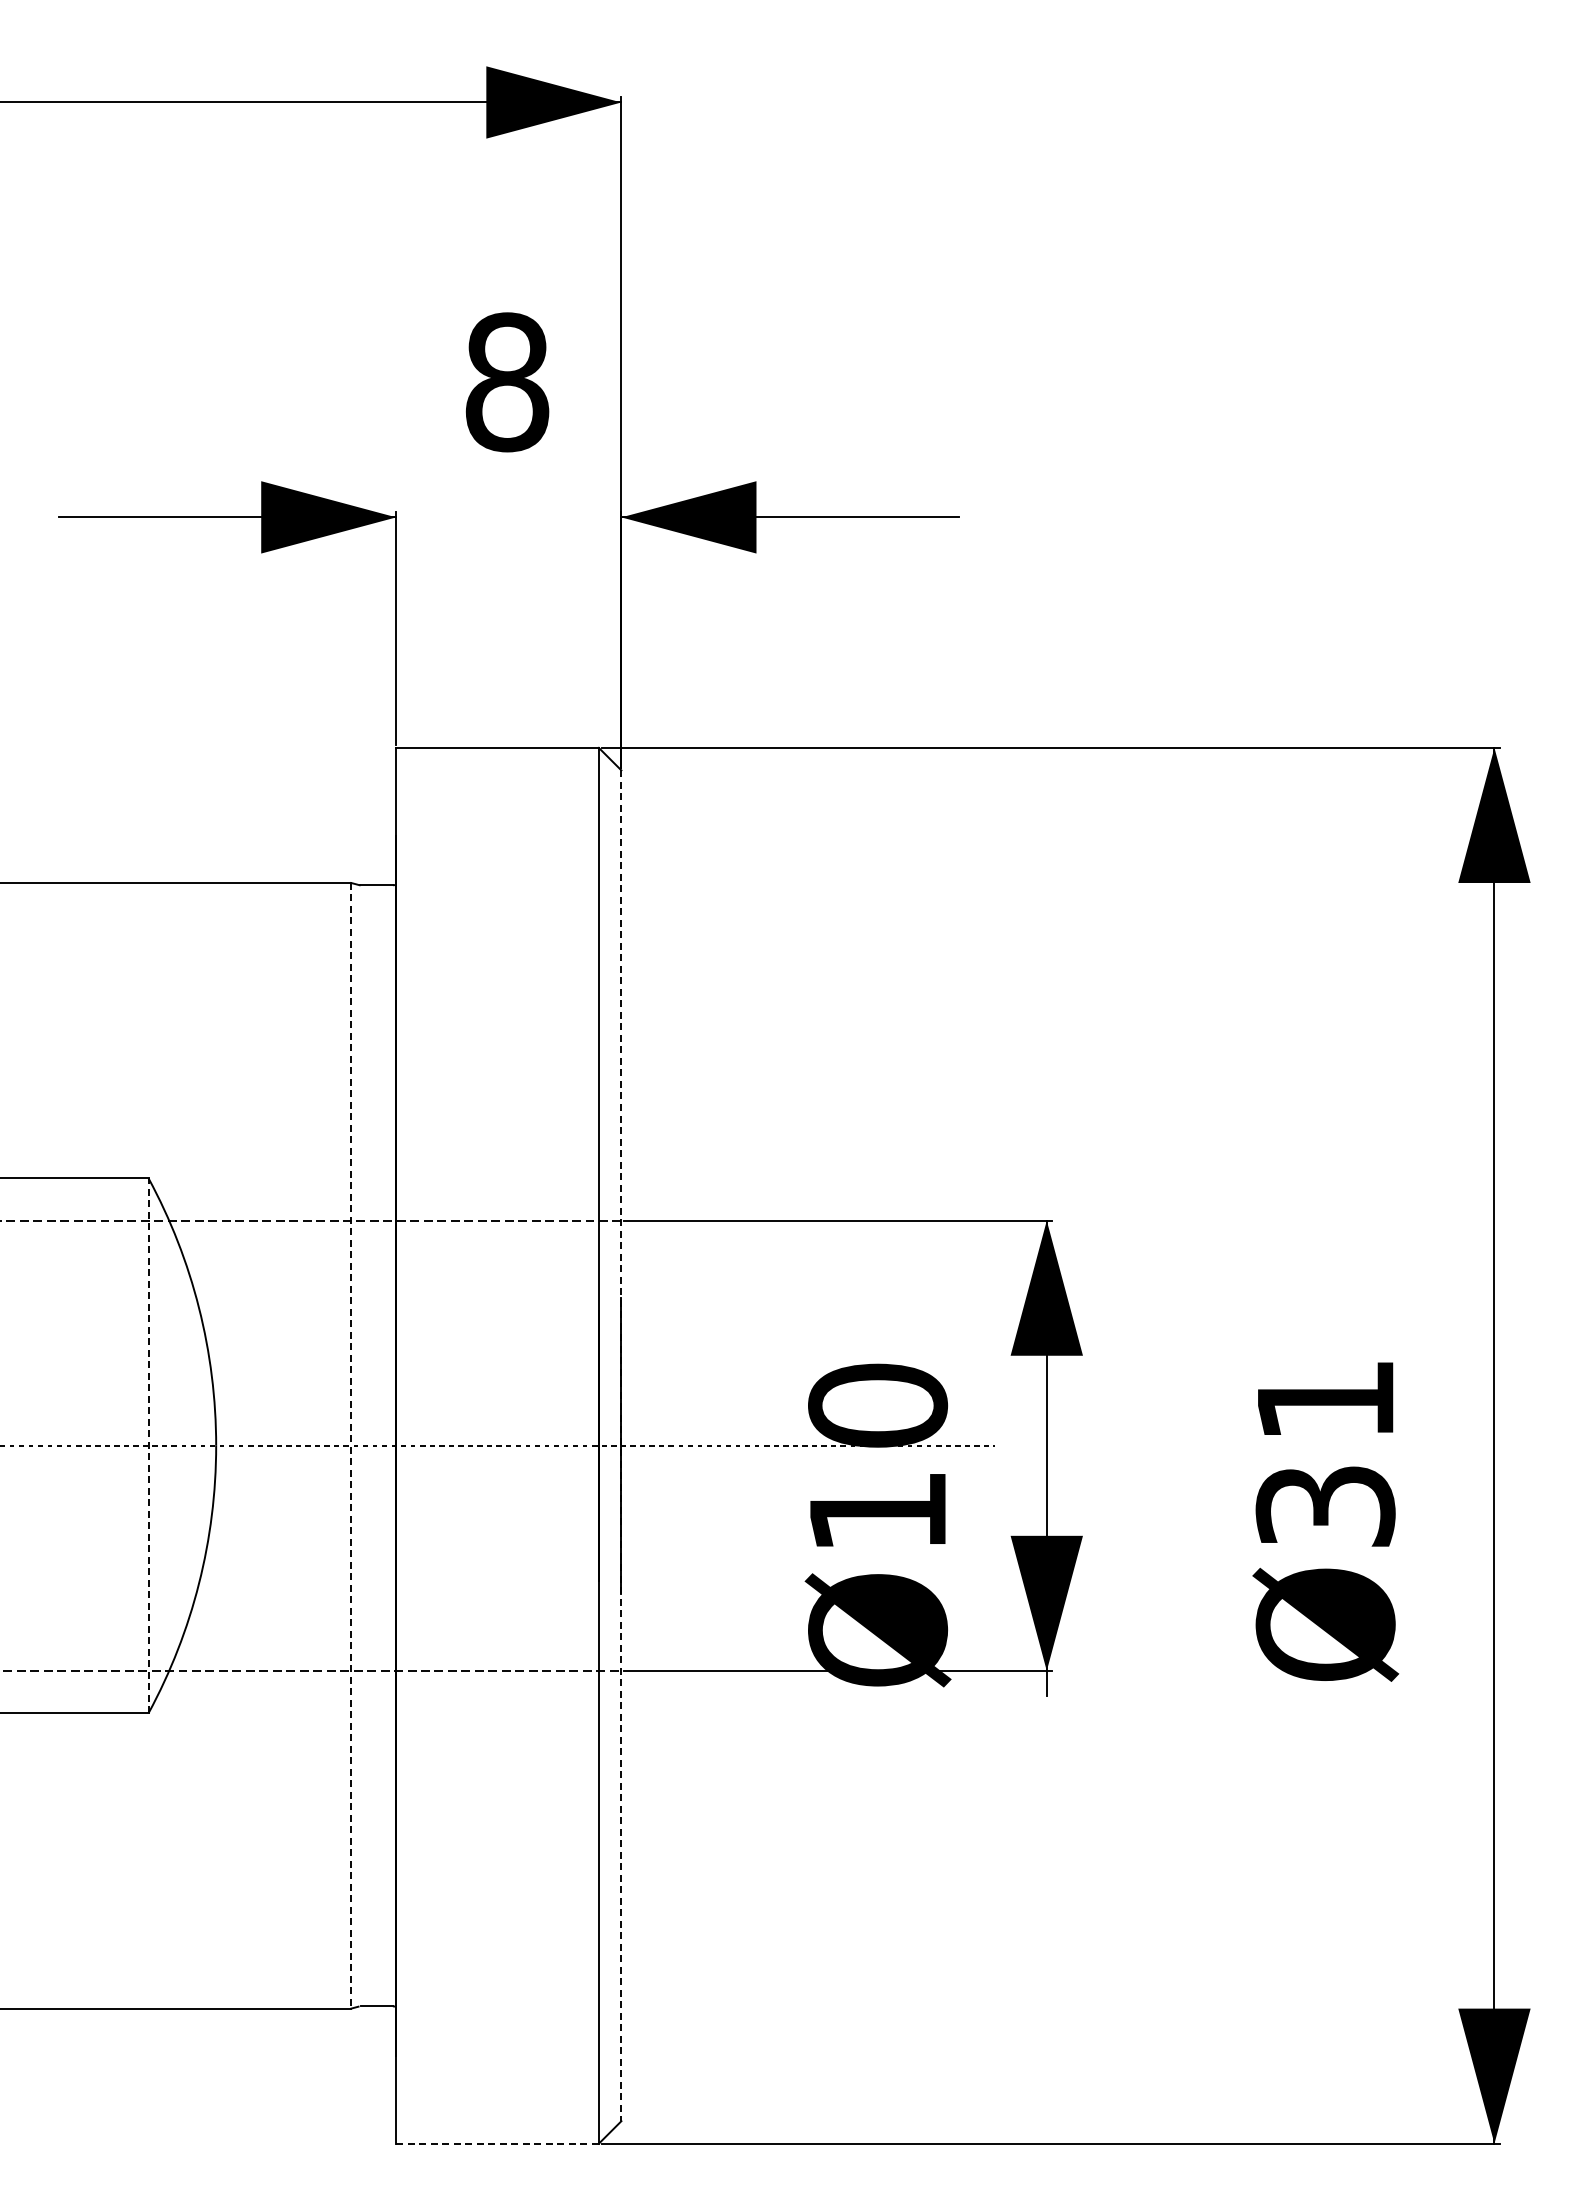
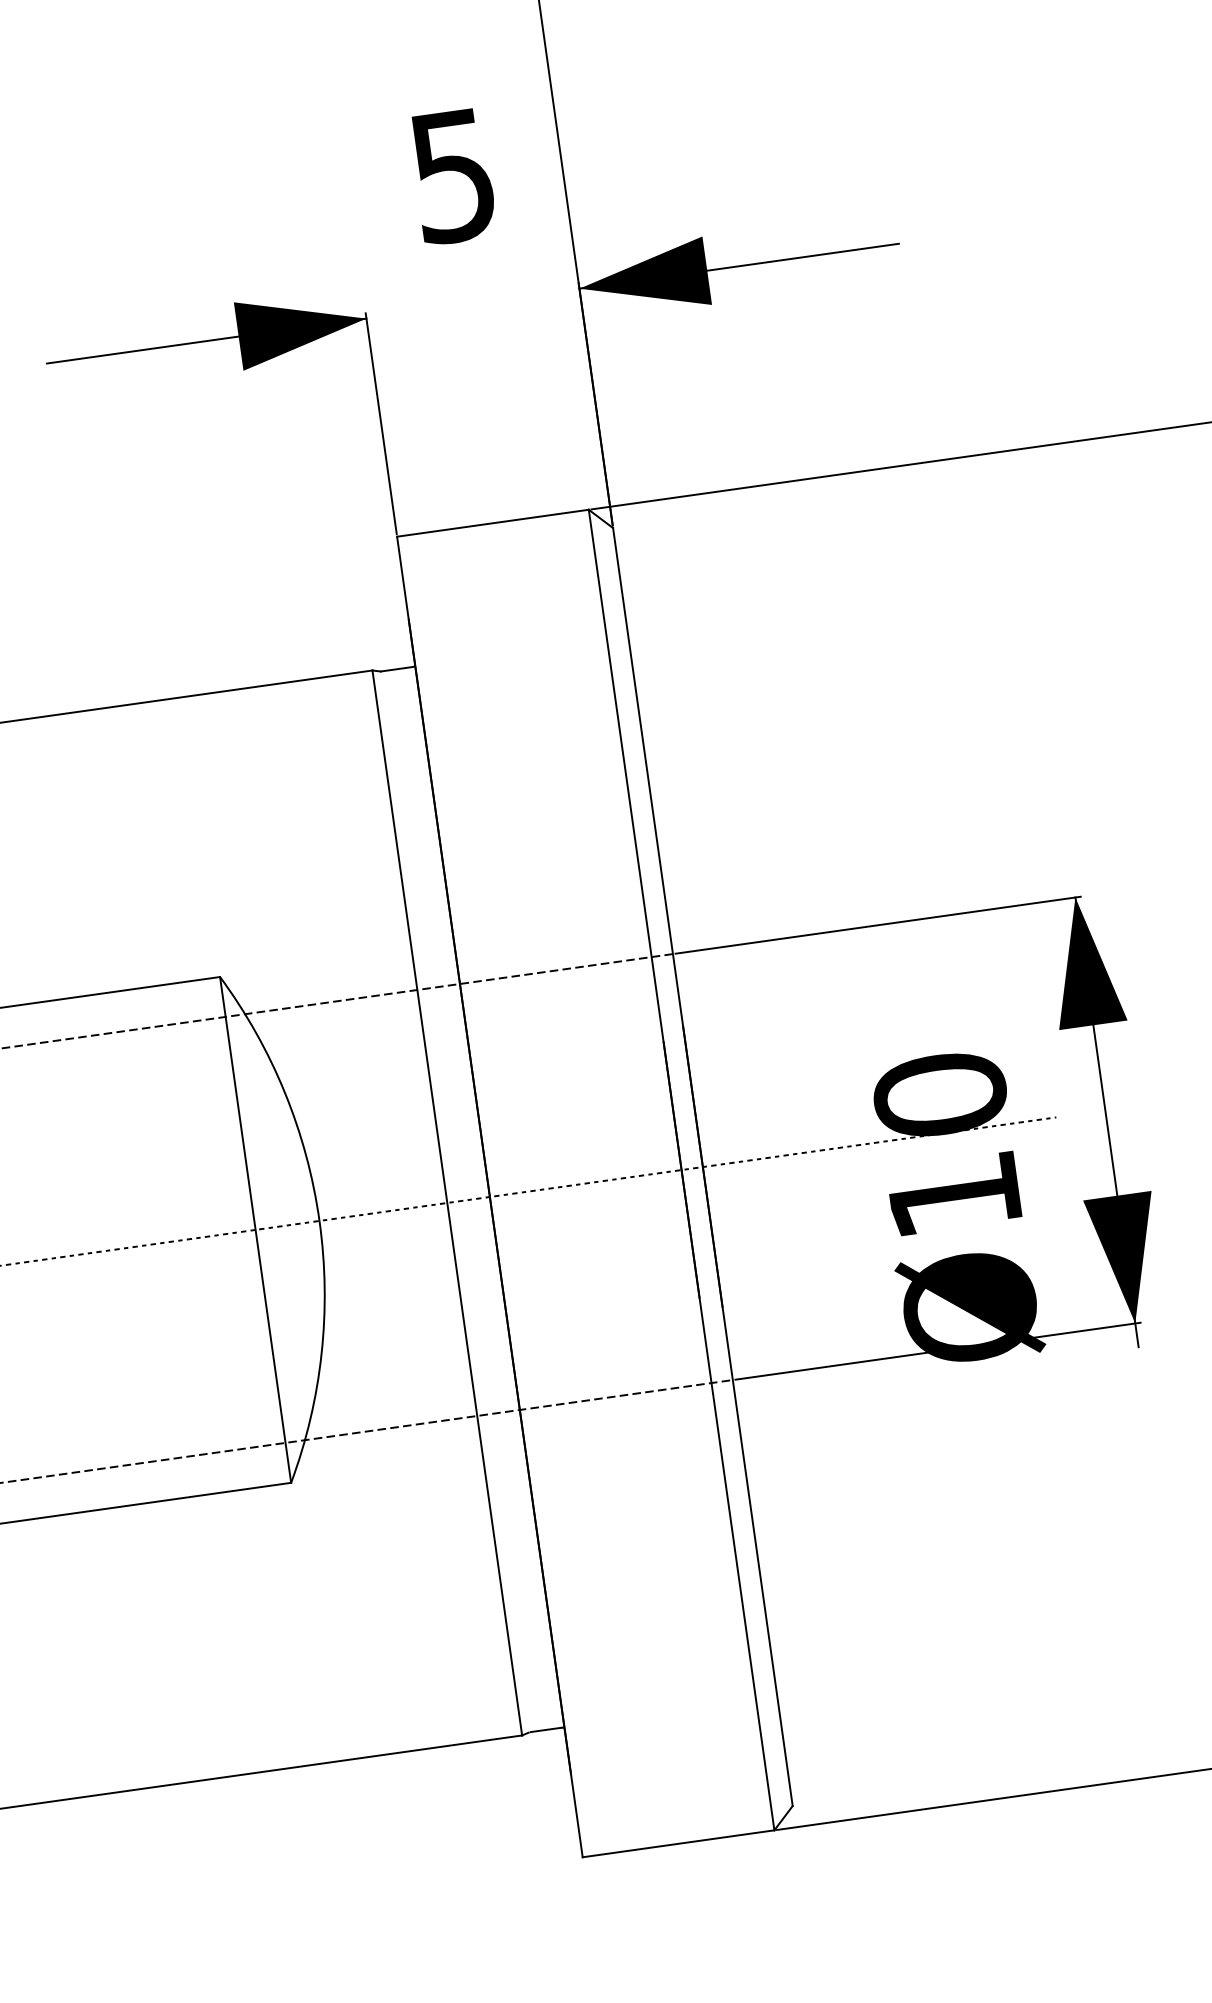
text: (507, 382) -> (453, 176), 8 -> 5
line: (148, 1445) -> (255, 1229), dashed -> solid
line: (351, 1445) -> (447, 1202), dashed -> solid
line: (621, 1446) -> (703, 1167), dashed -> solid
line: (498, 2143) -> (679, 1843), dashed -> solid

